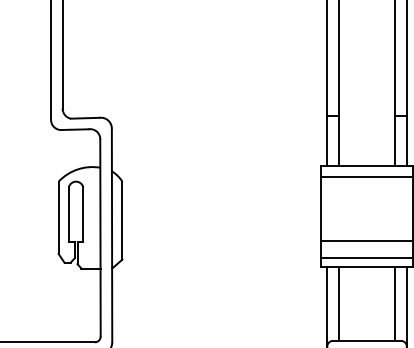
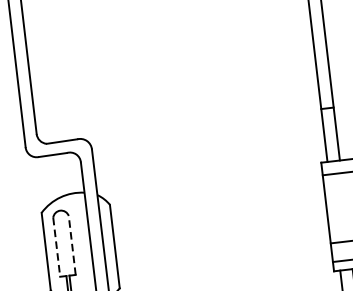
line: (68, 214) -> (56, 246), solid -> dashed
line: (83, 214) -> (72, 244), solid -> dashed

